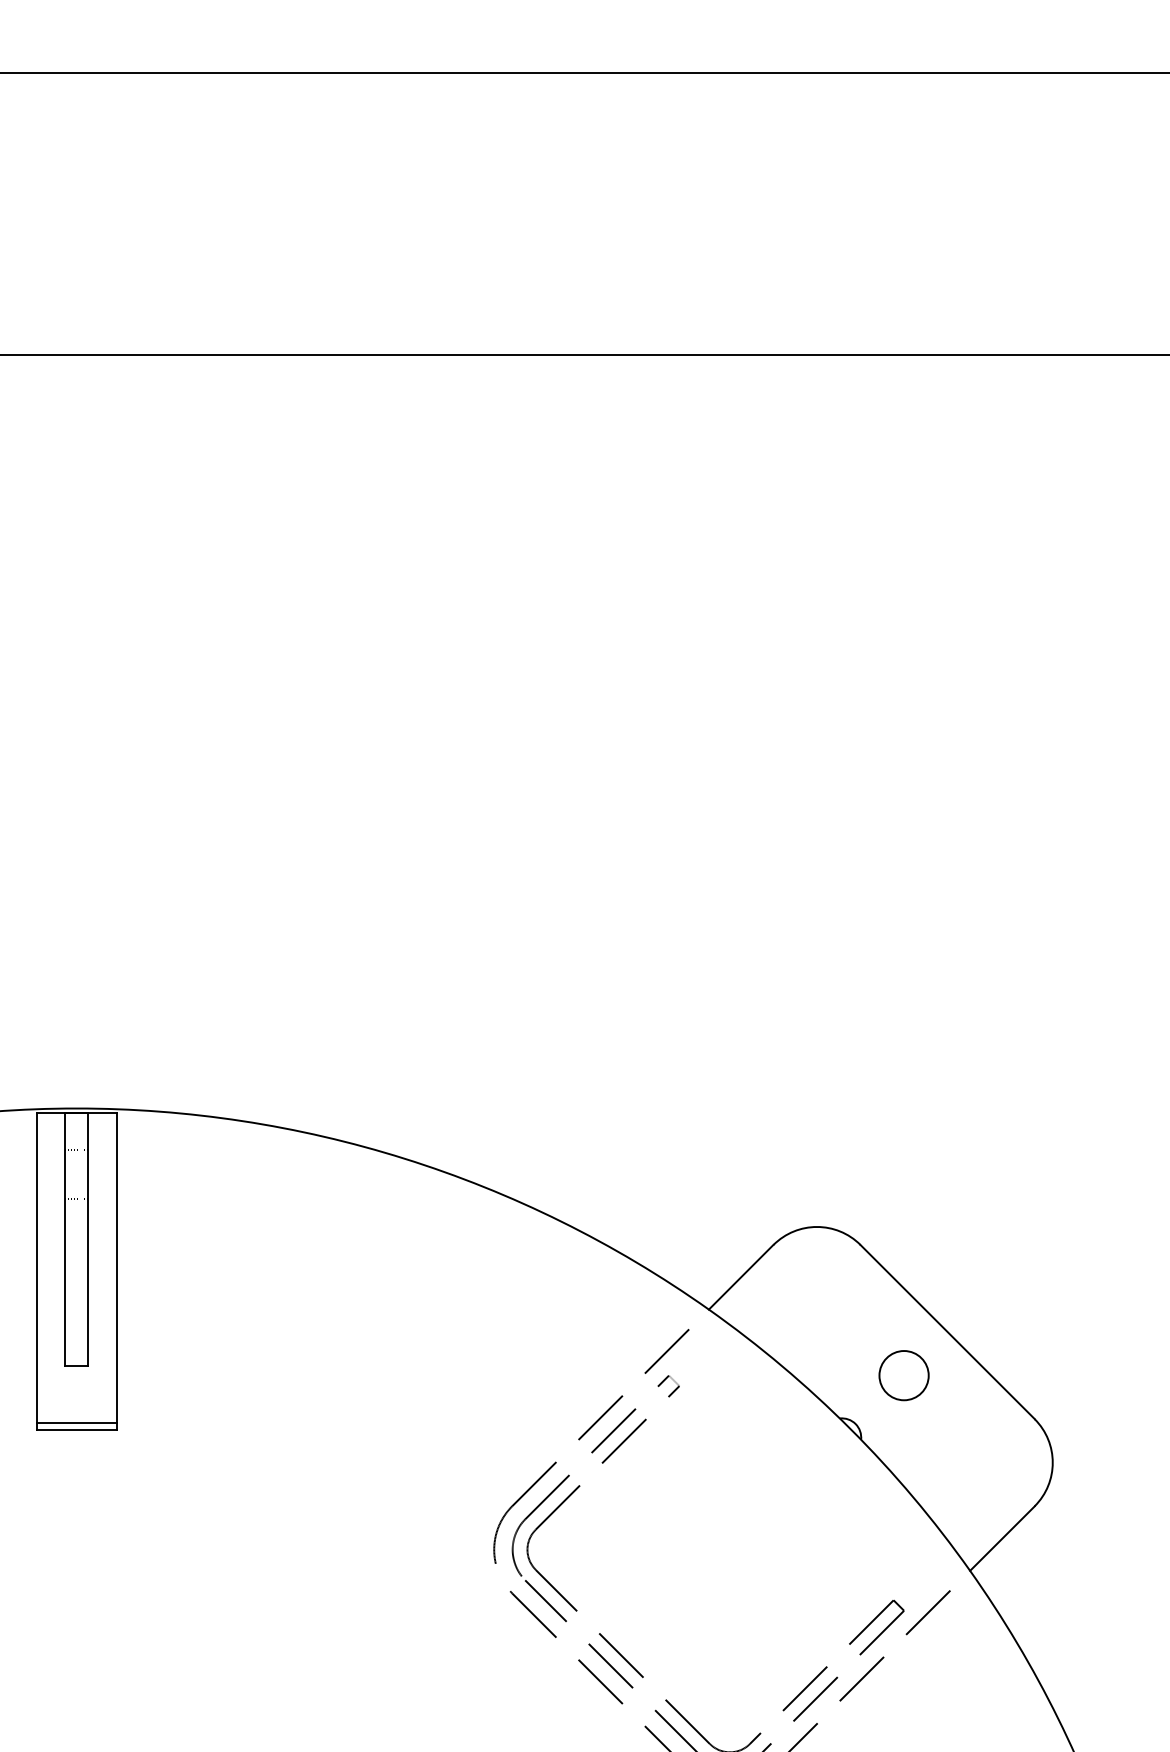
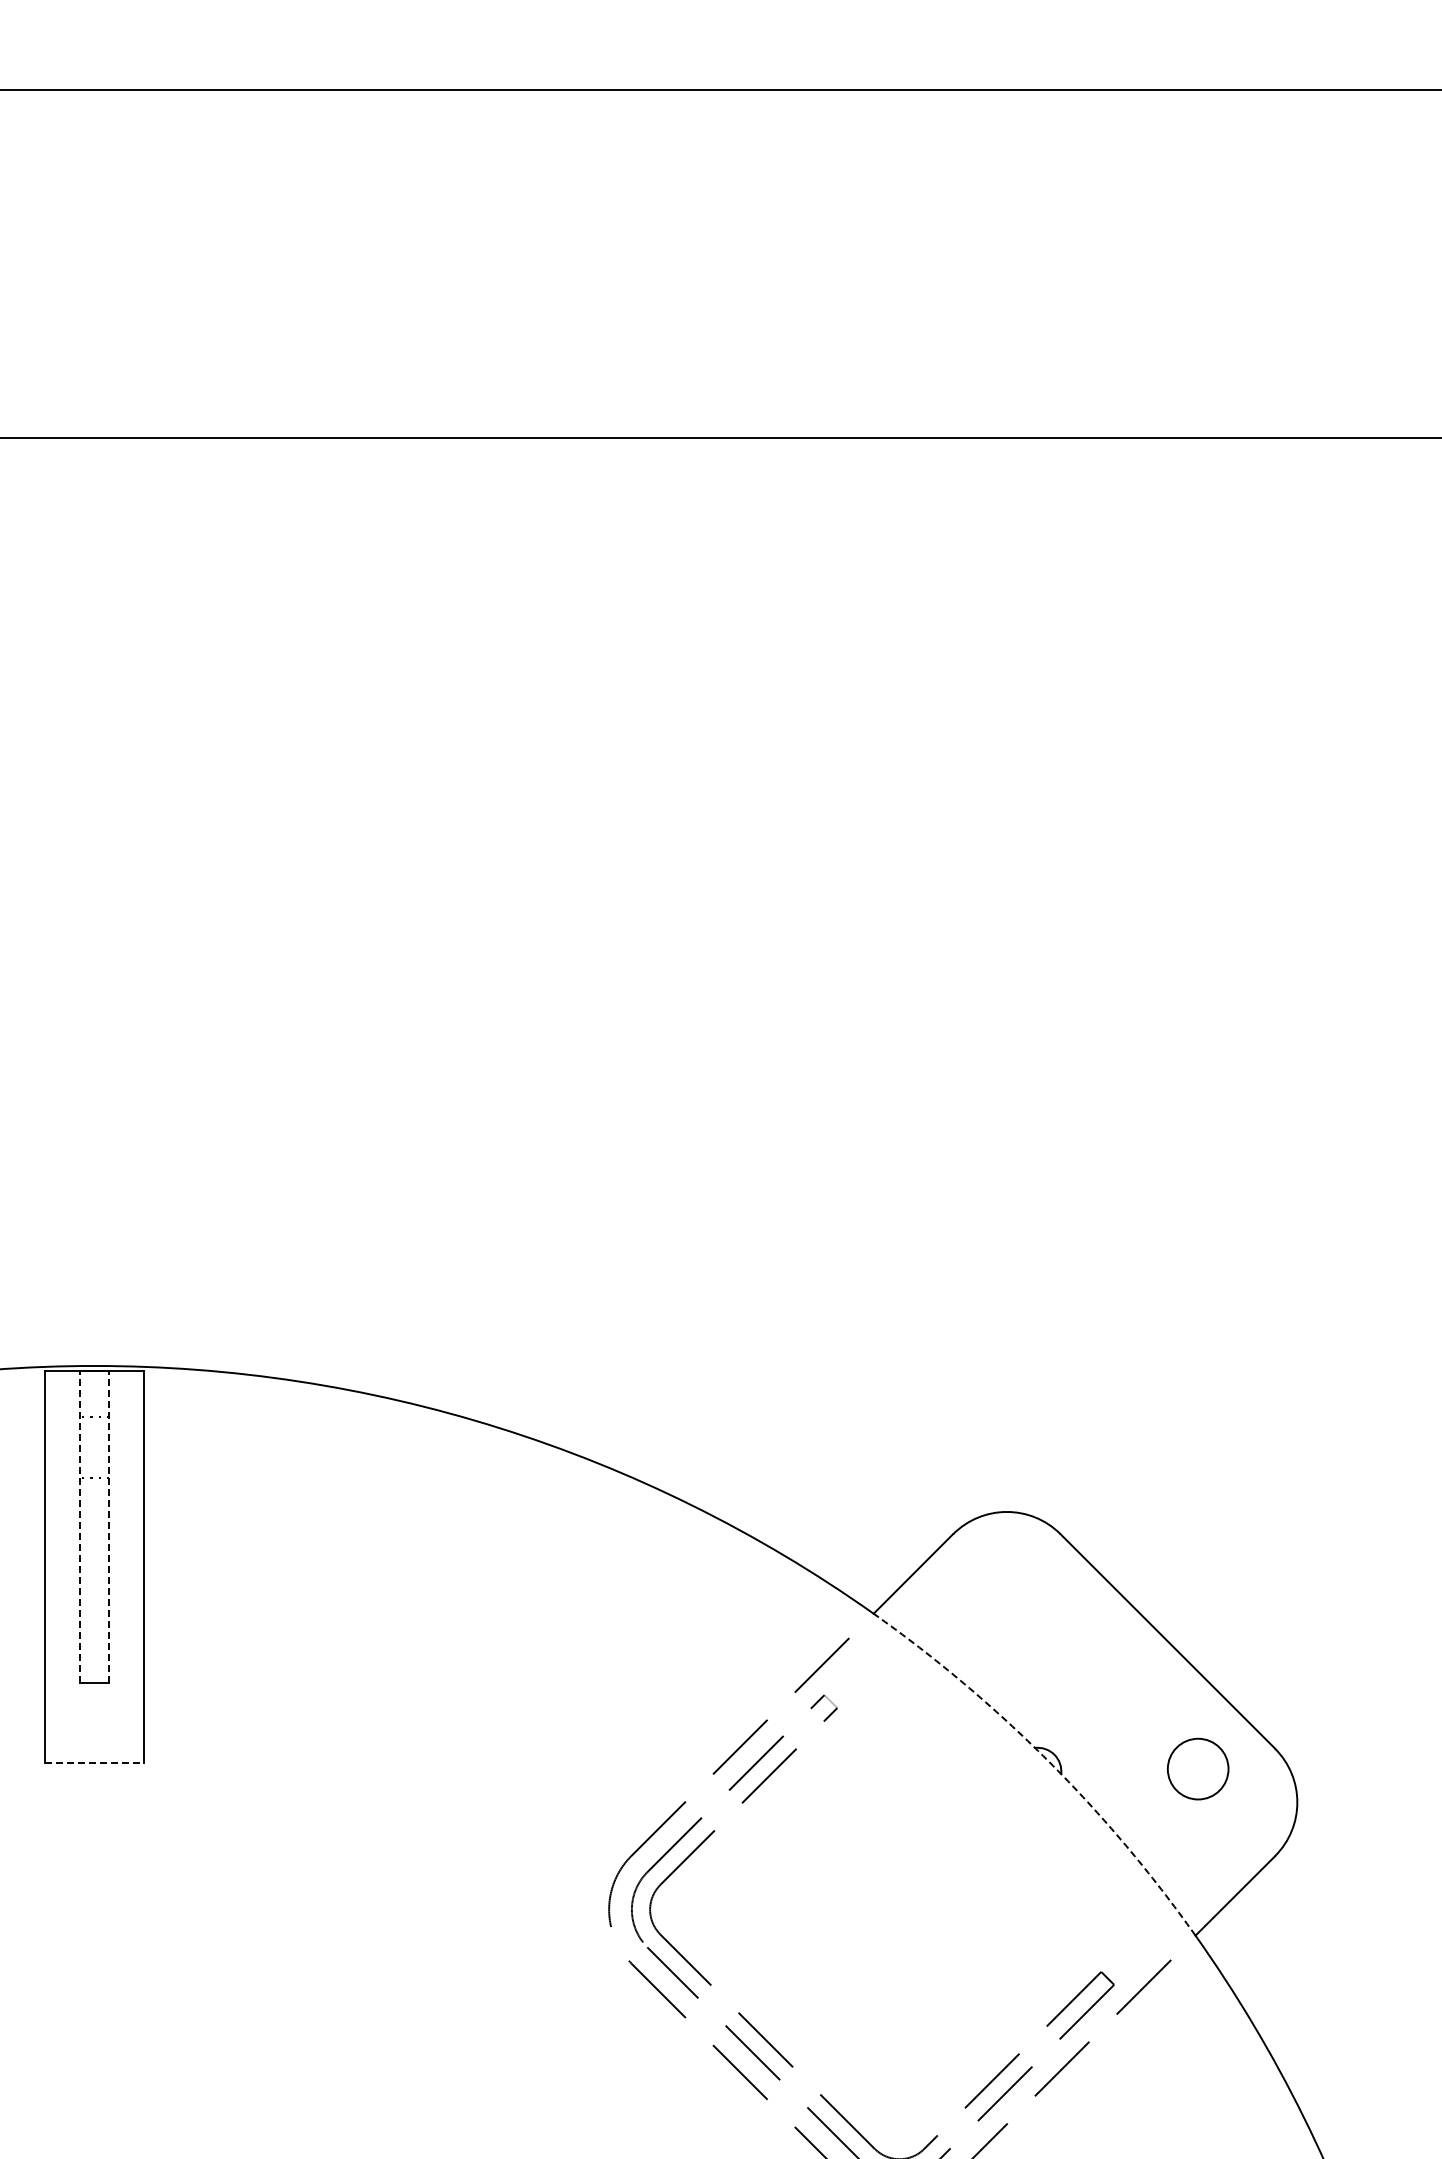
line: (65, 1239) -> (80, 1527), solid -> dashed
line: (88, 1239) -> (109, 1527), solid -> dashed
circle: (904, 1375) -> (1198, 1768), moved
line: (76, 1423) -> (94, 1753), removed
arc: (850, 1428) -> (1048, 1760), solid -> dashed
line: (77, 1430) -> (95, 1762), solid -> dashed

